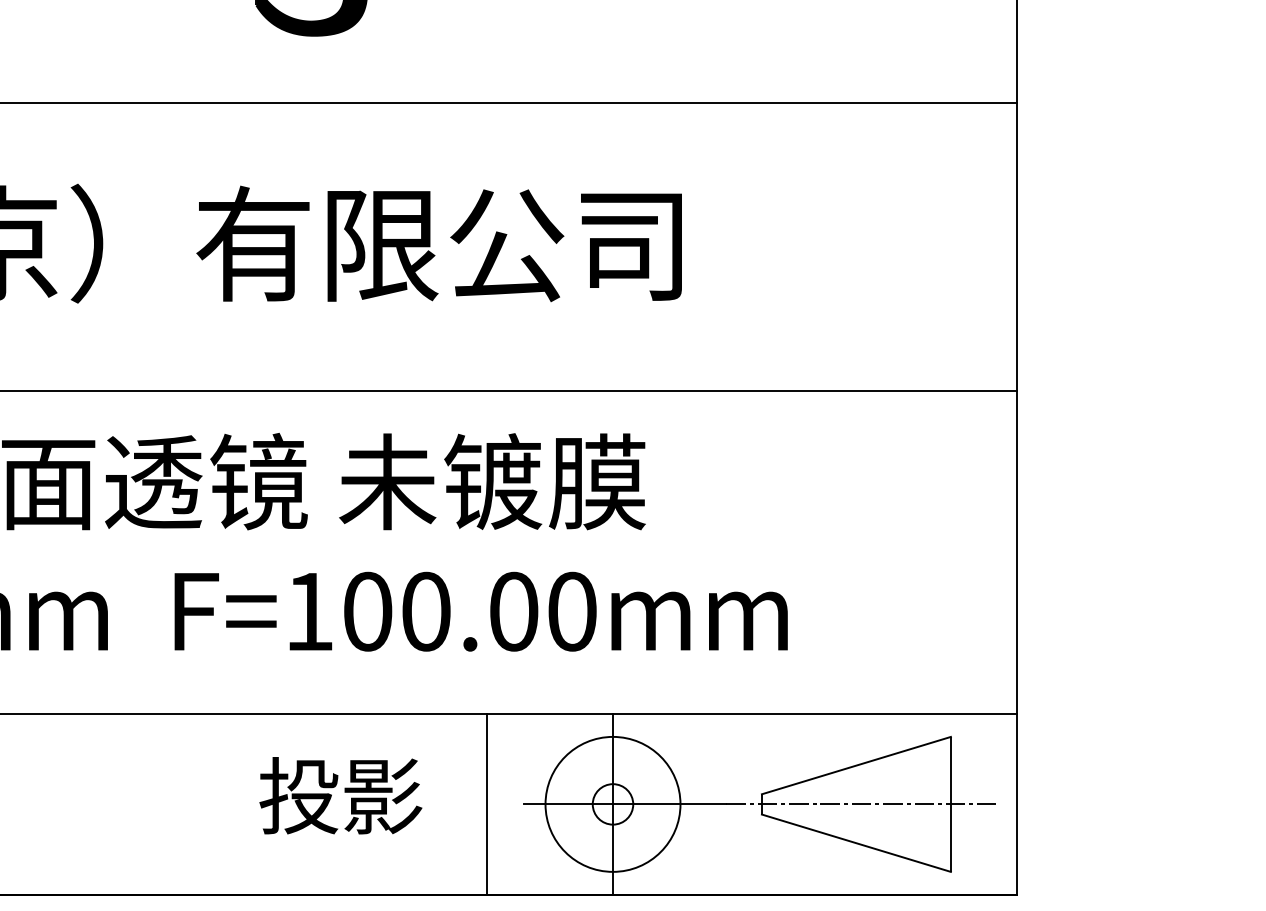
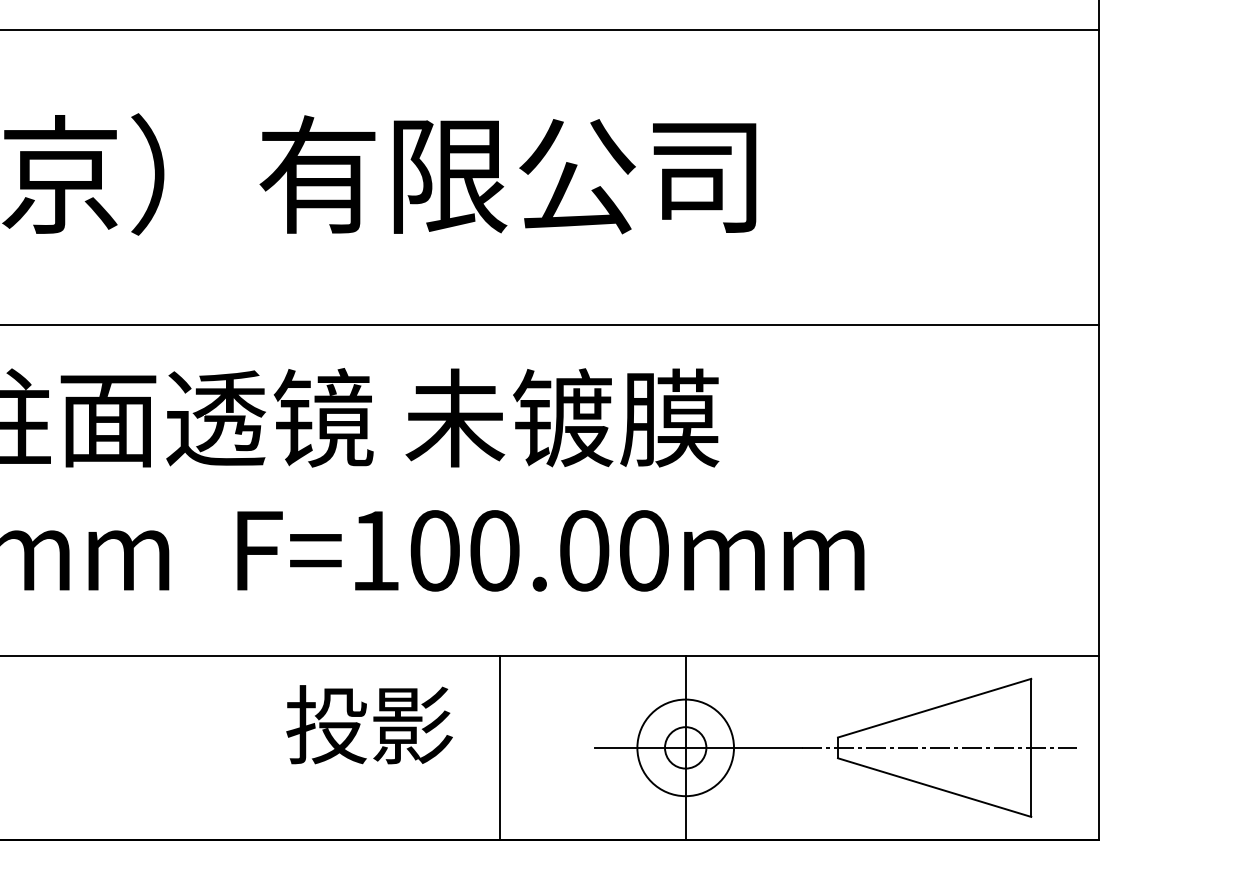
text: (340, 795) -> (369, 724), moved
circle: (612, 803) -> (685, 746), size x0.7
line: (486, 804) -> (500, 747), moved

